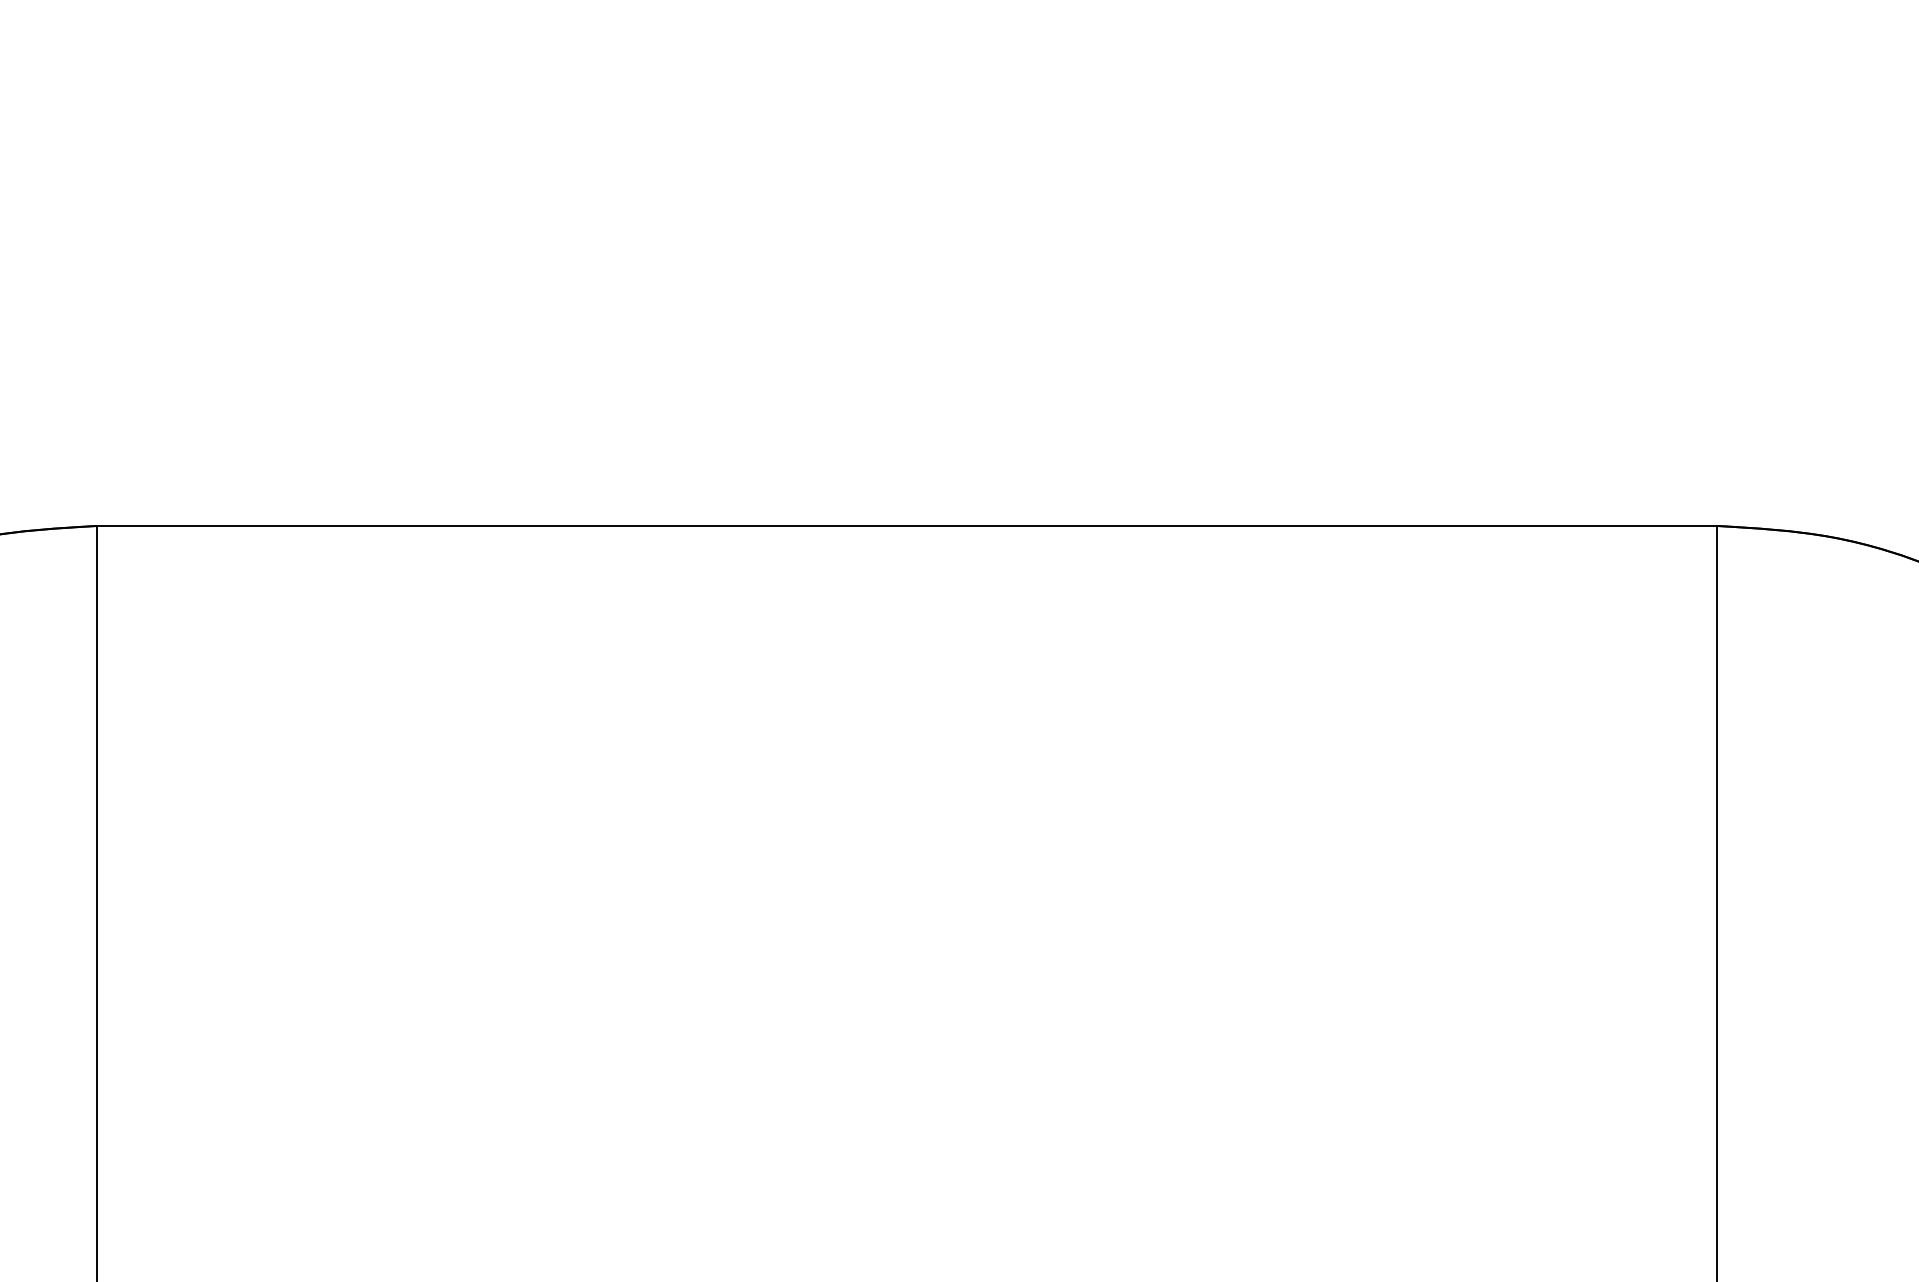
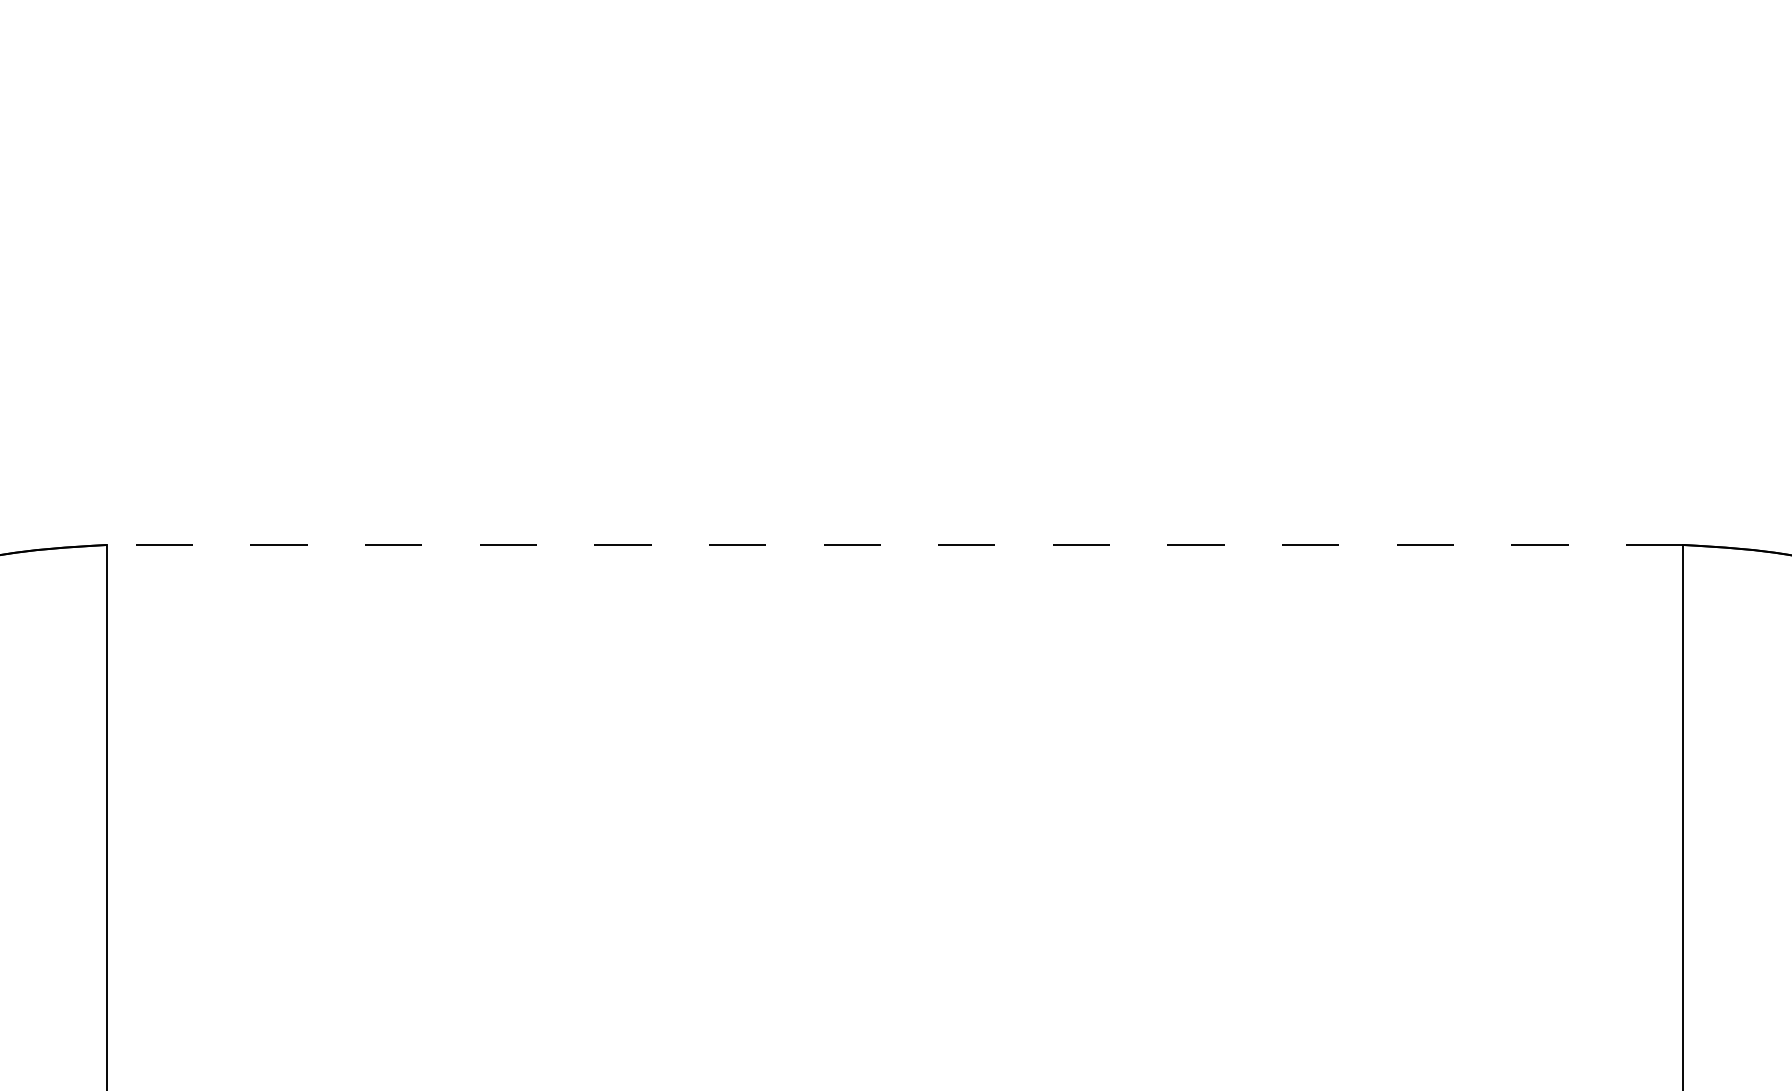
line: (907, 525) -> (895, 544), solid -> dashed

